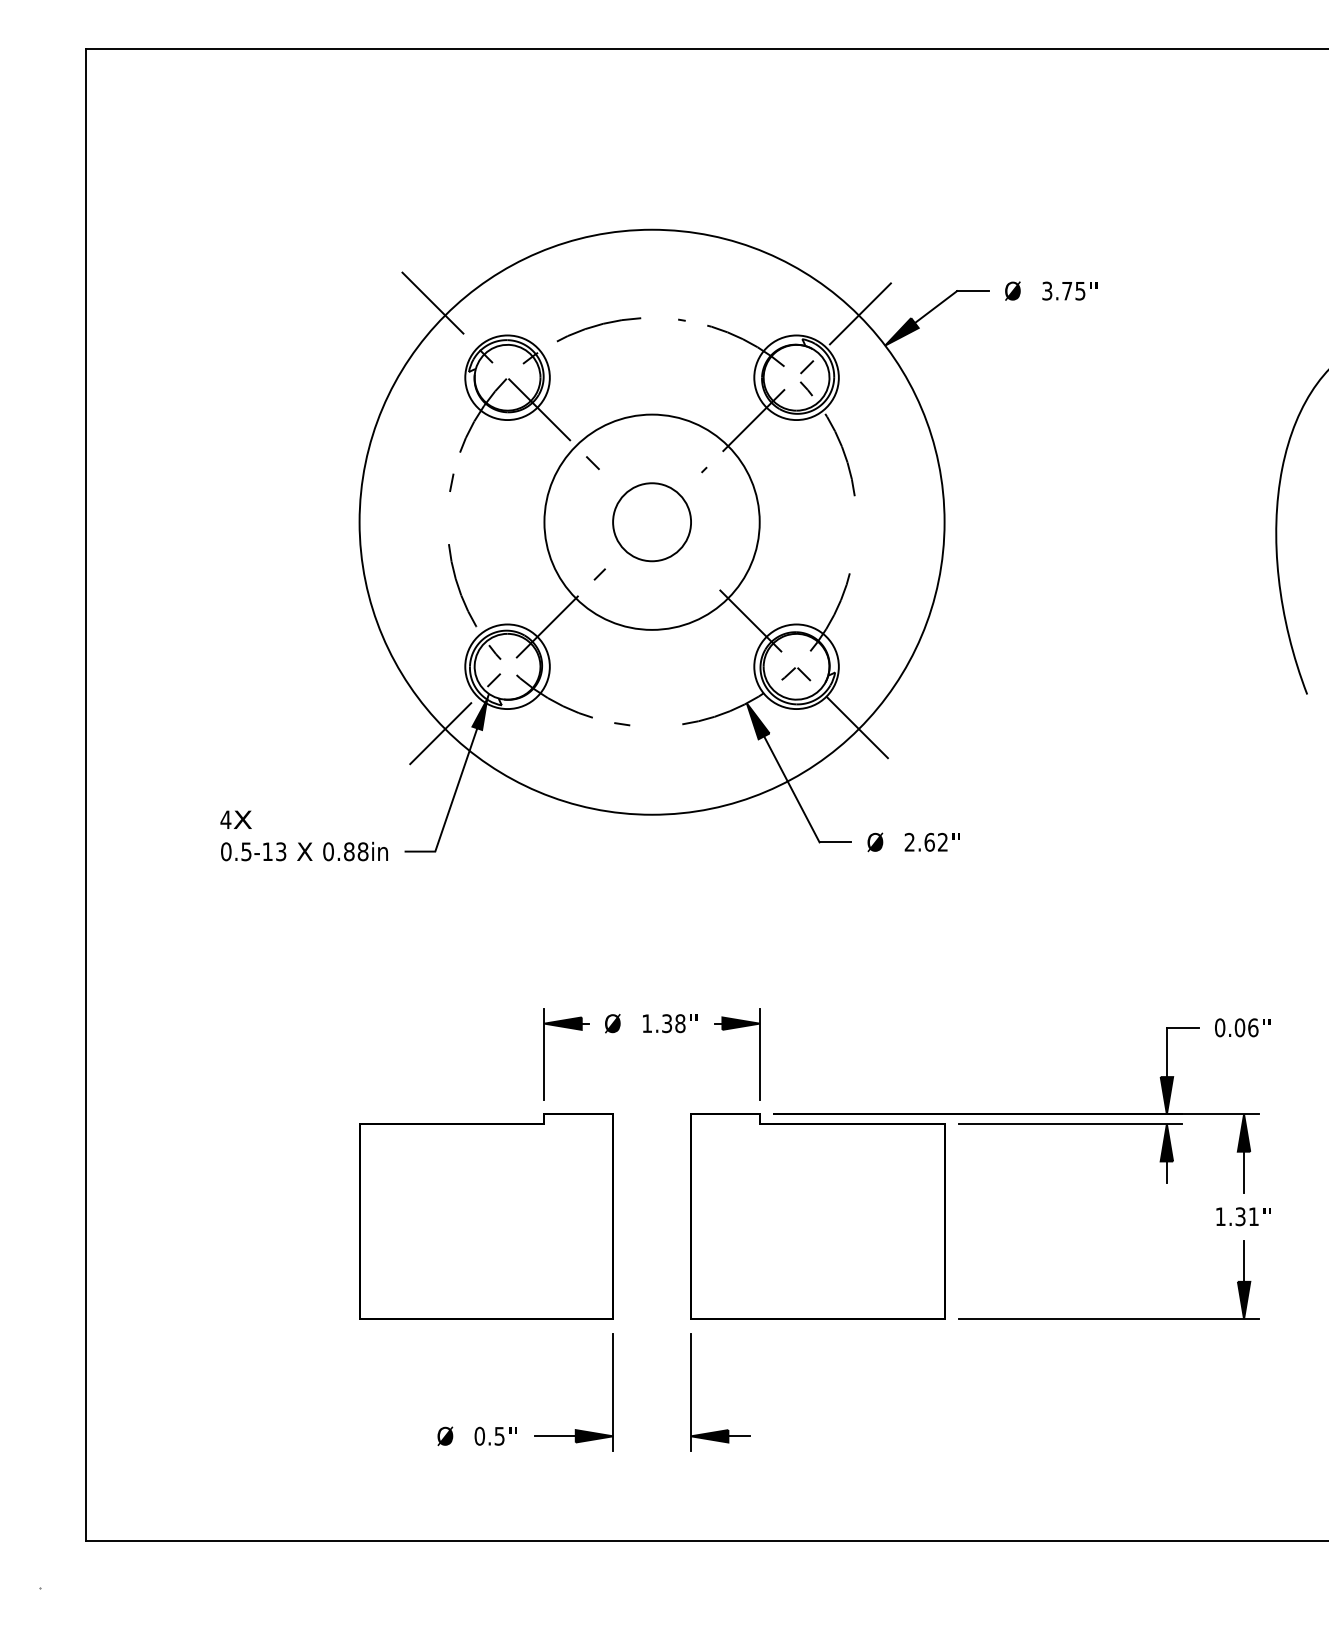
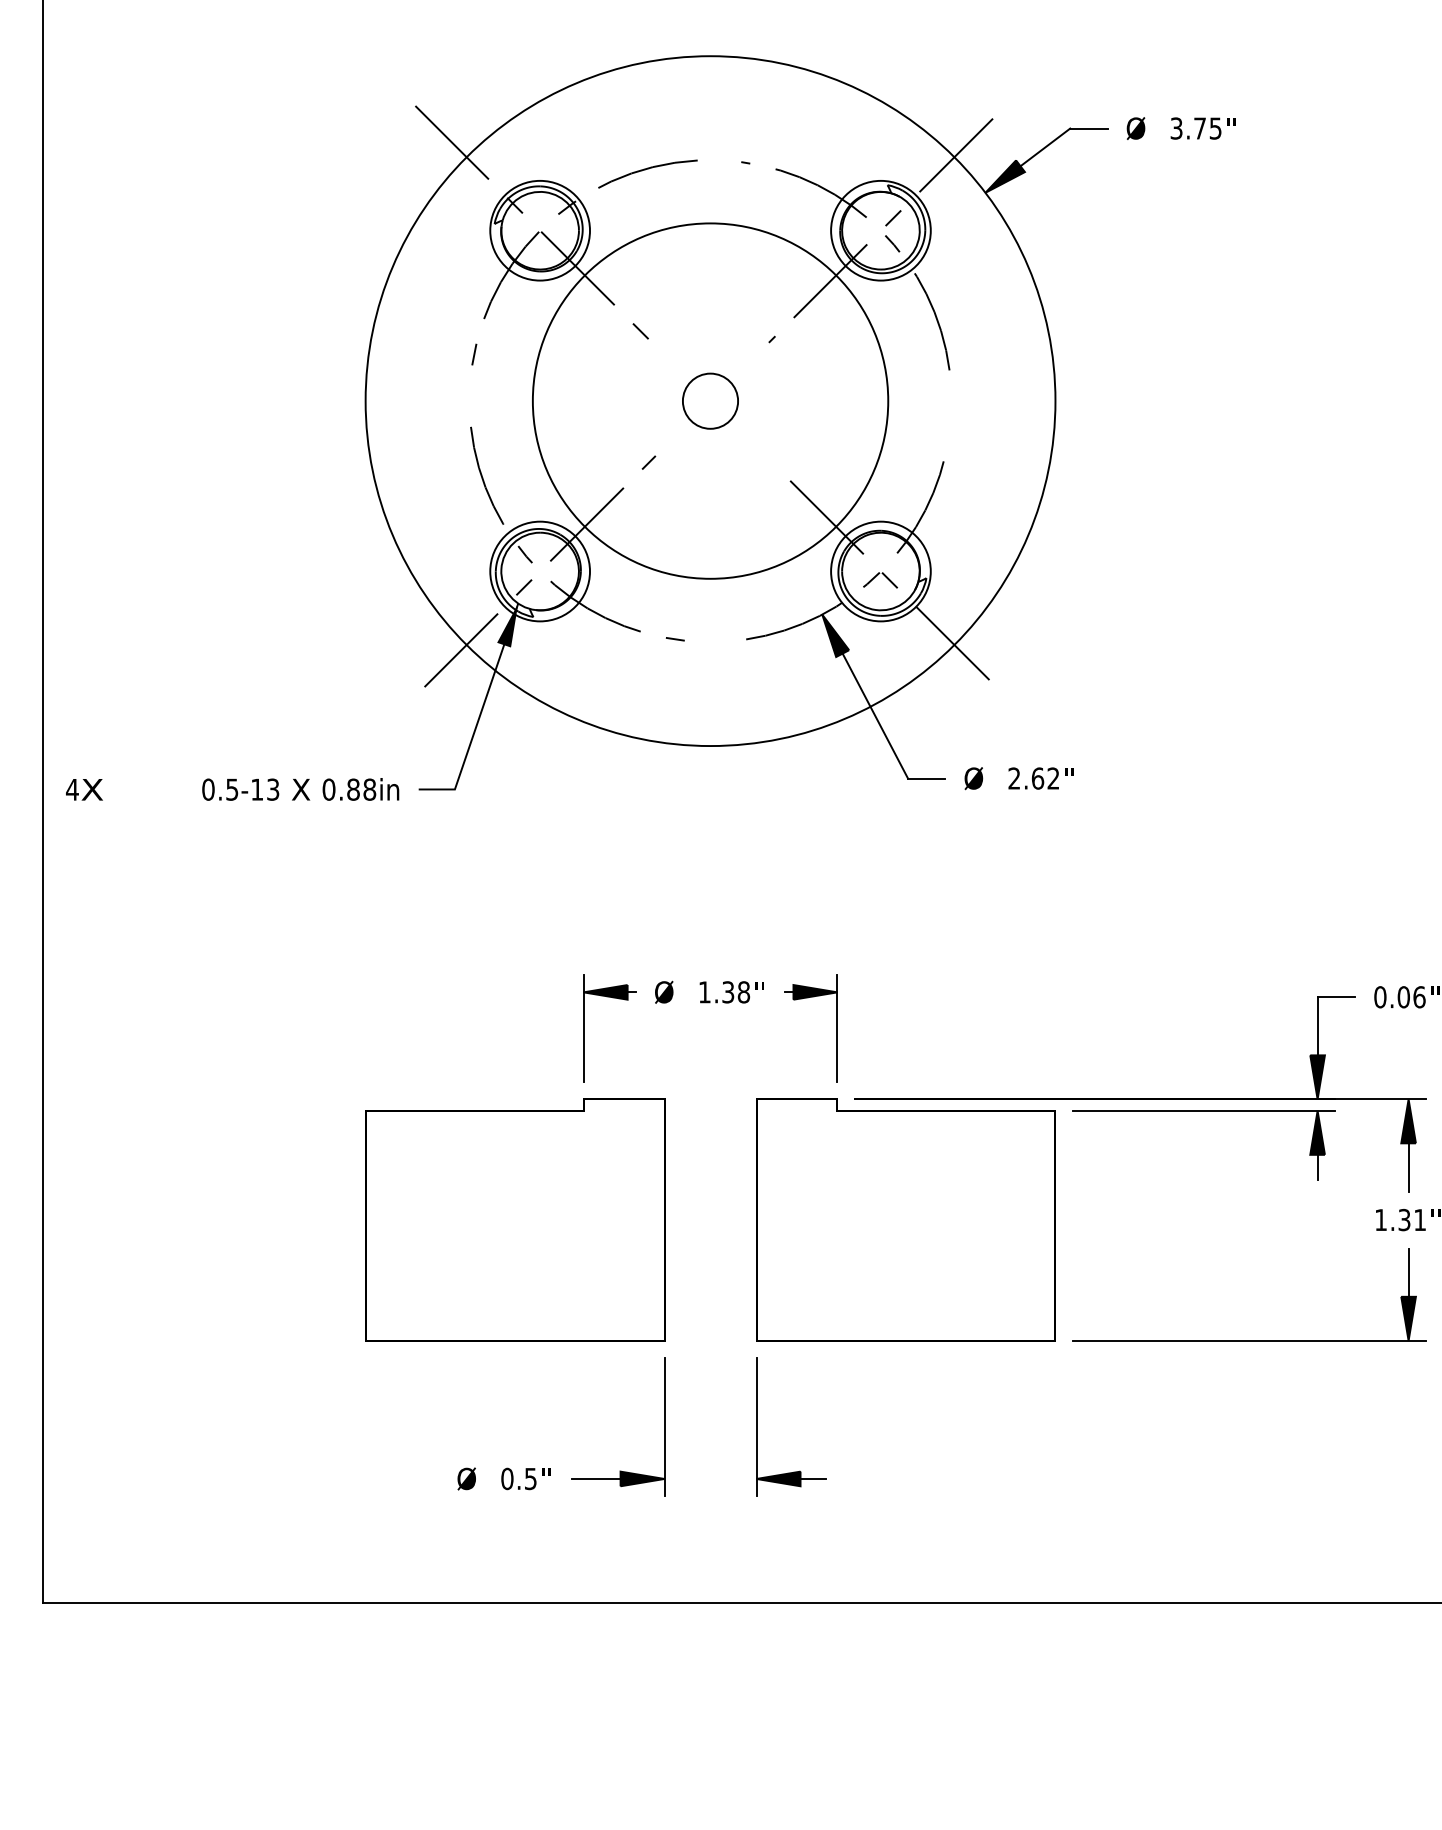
circle: (651, 521) -> (709, 400), size x1.4
circle: (651, 522) -> (709, 401), size x0.6
text: (235, 819) -> (83, 789), moved

